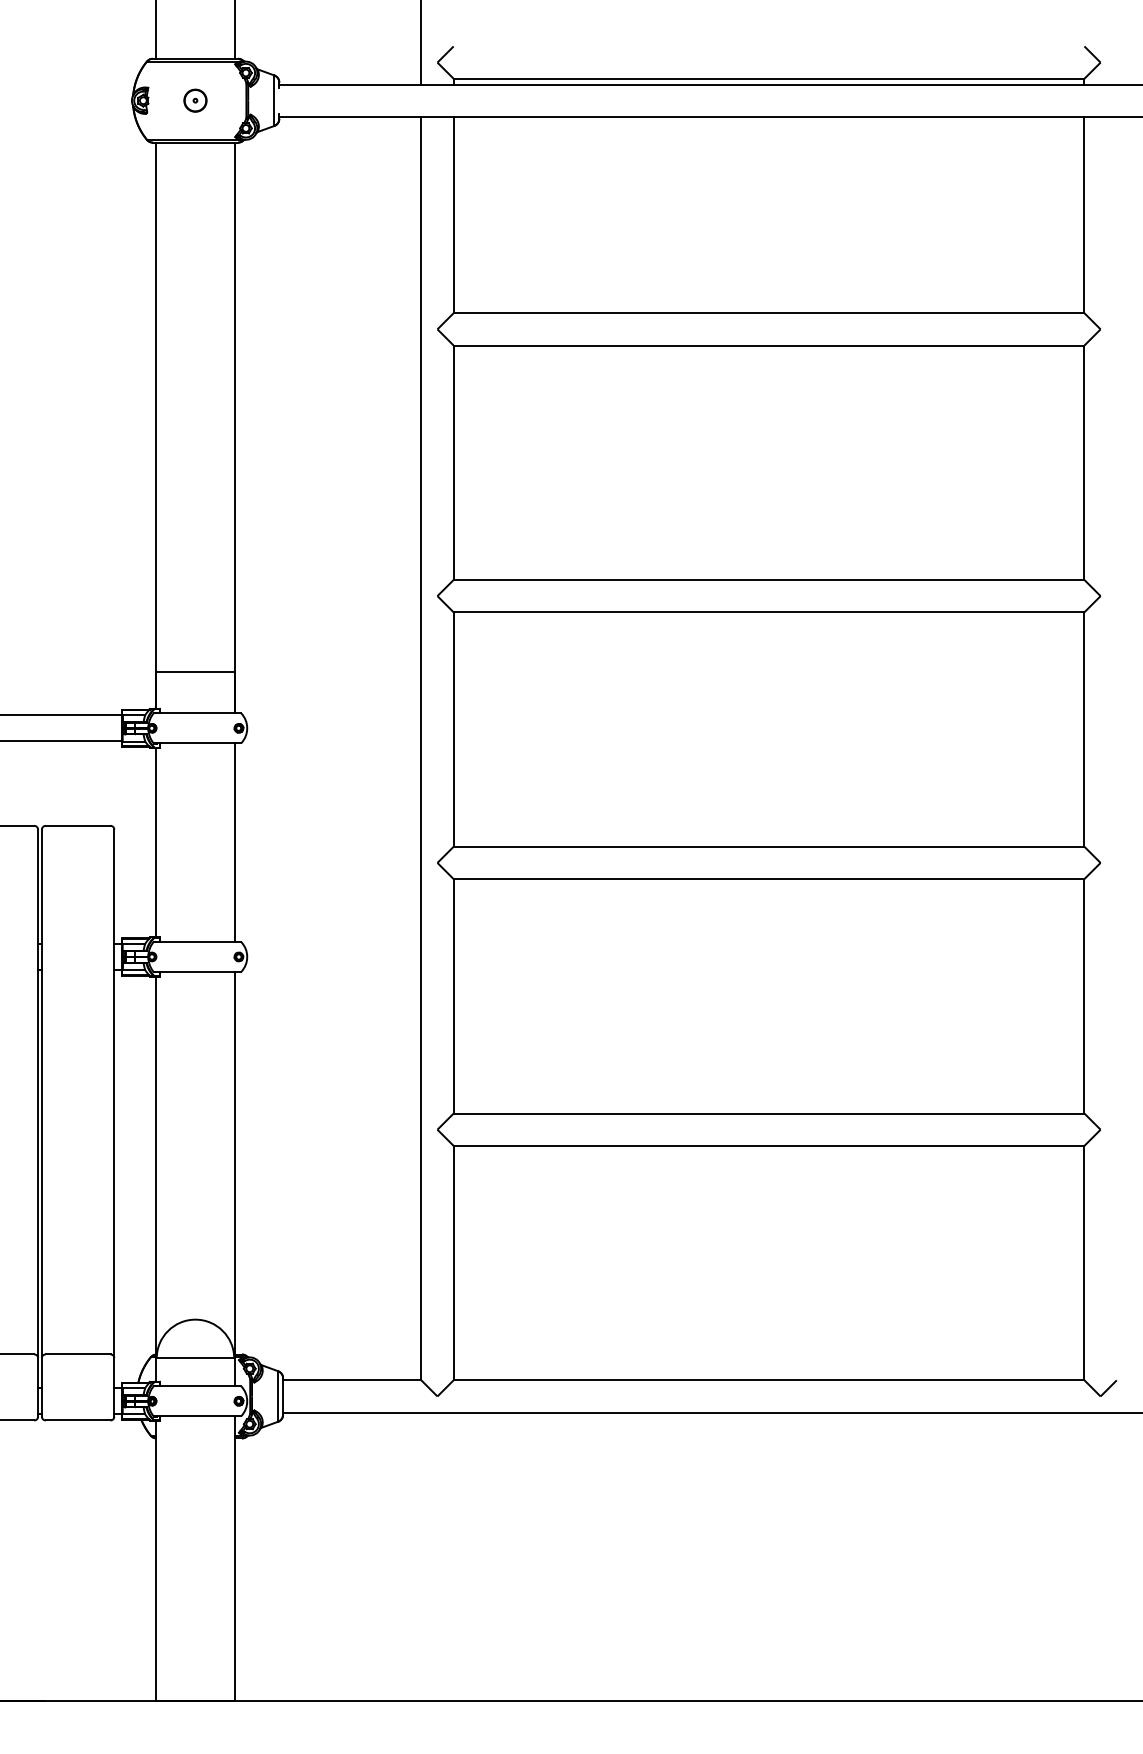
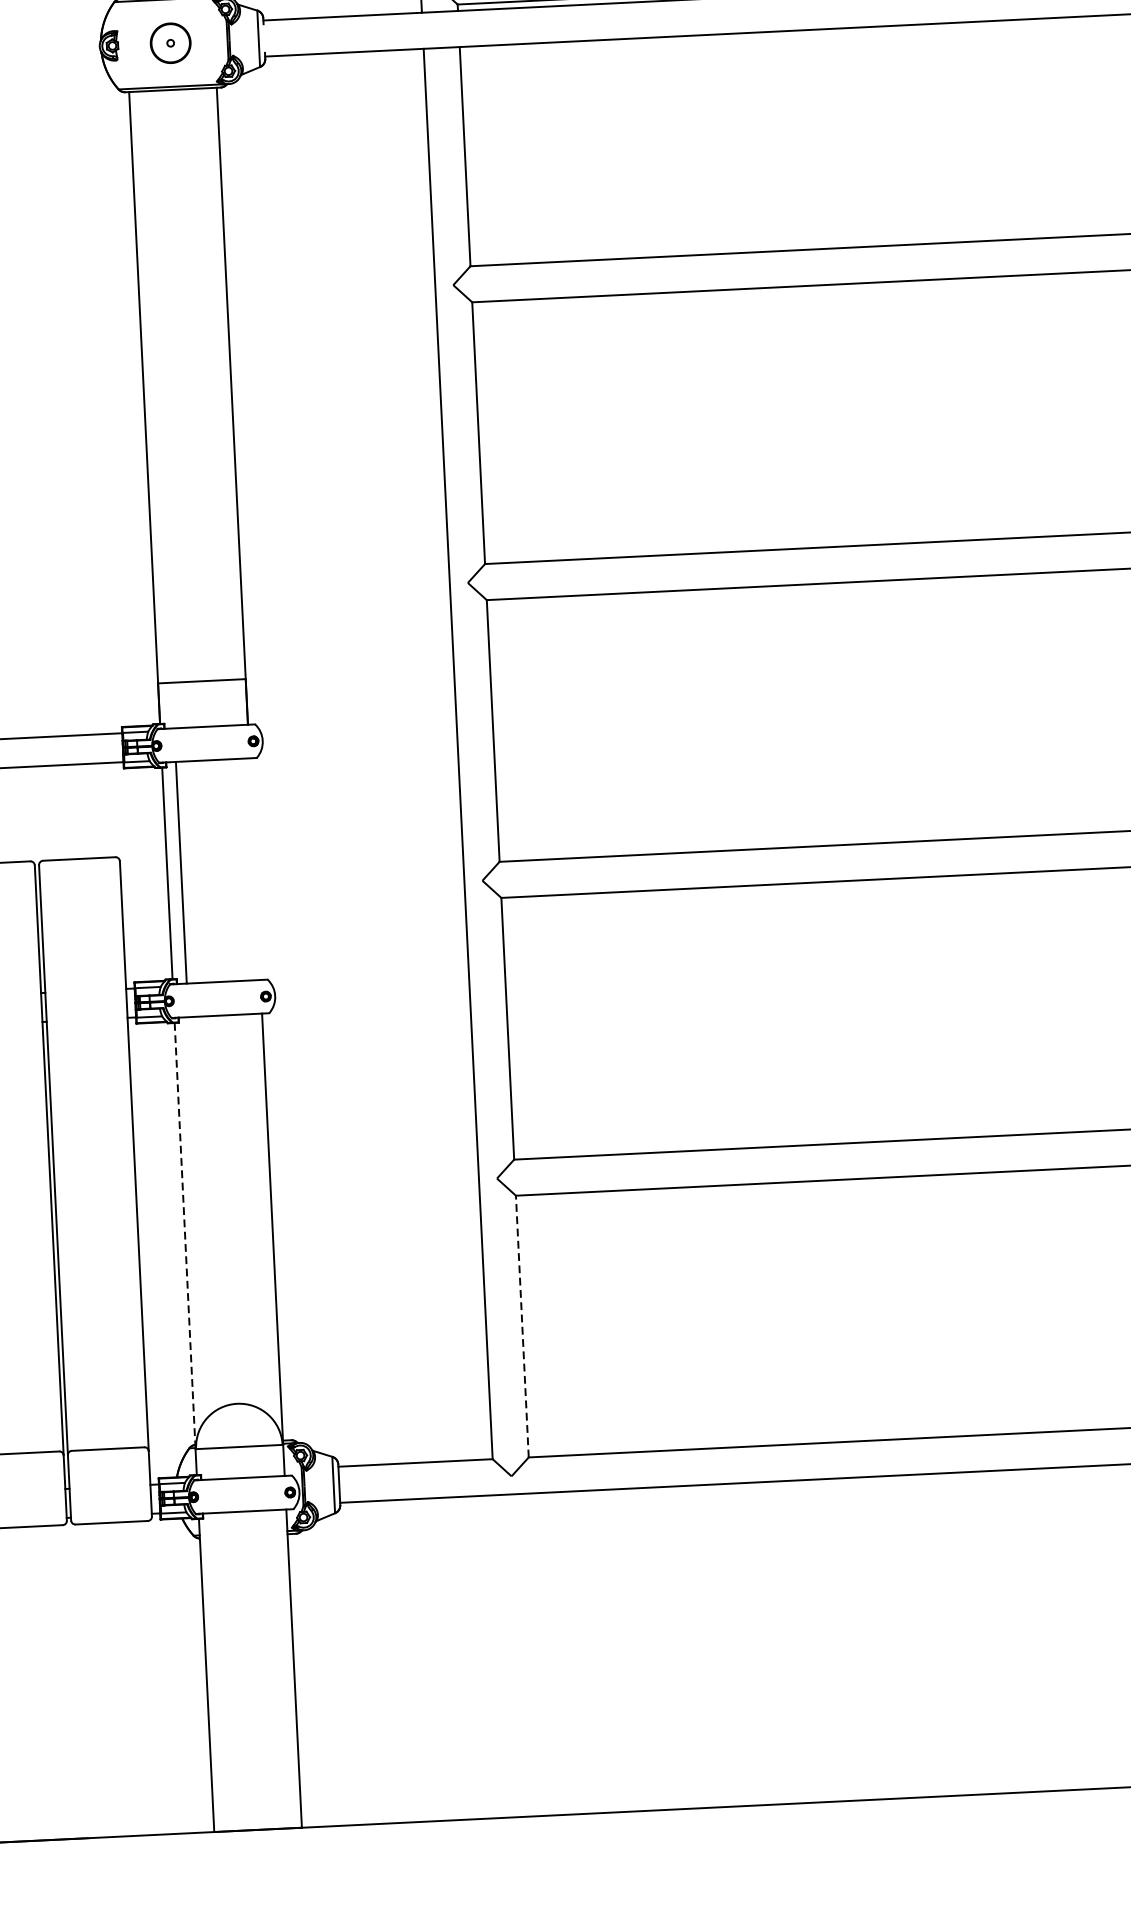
part: (195, 100) -> (170, 42), size x1.6
line: (234, 842) -> (181, 872), moved
line: (156, 1167) -> (185, 1236), solid -> dashed
line: (453, 1262) -> (522, 1325), solid -> dashed

